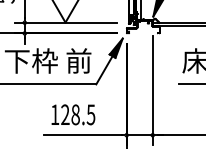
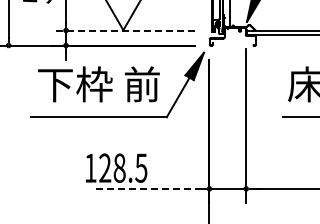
line: (65, 22) -> (123, 30), solid -> dashed
text: (73, 114) -> (116, 167), moved
line: (82, 134) -> (147, 188), solid -> dashed

